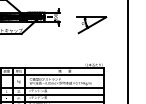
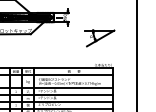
part: (91, 25) -> (99, 38), moved

